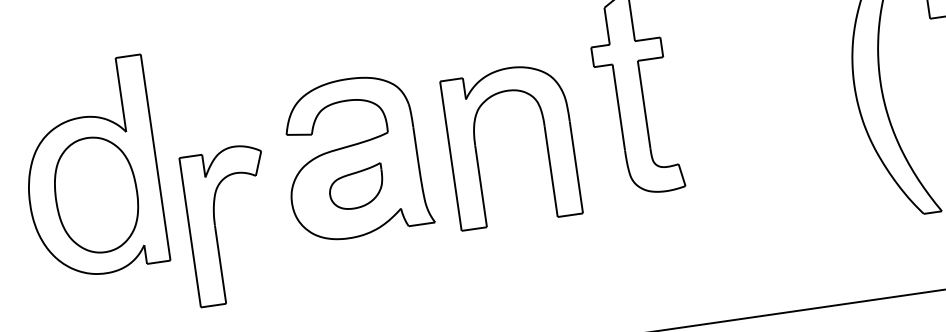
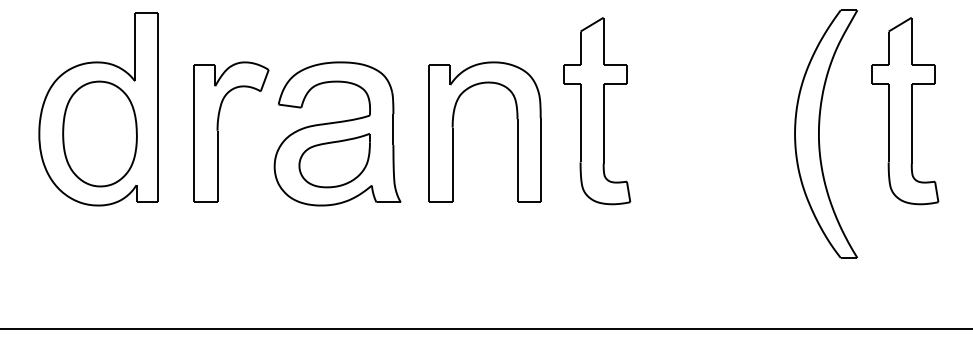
part: (476, 149) -> (453, 131), moved
part: (356, 187) -> (334, 160), size x1.43
part: (216, 226) -> (218, 131), moved

